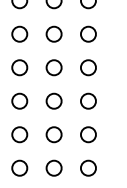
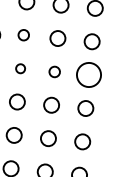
circle: (19, 33) -> (23, 34), size x0.7
circle: (19, 67) -> (20, 68), size x0.6
circle: (53, 67) -> (54, 71), size x0.7
circle: (88, 67) -> (89, 74), size x1.6

